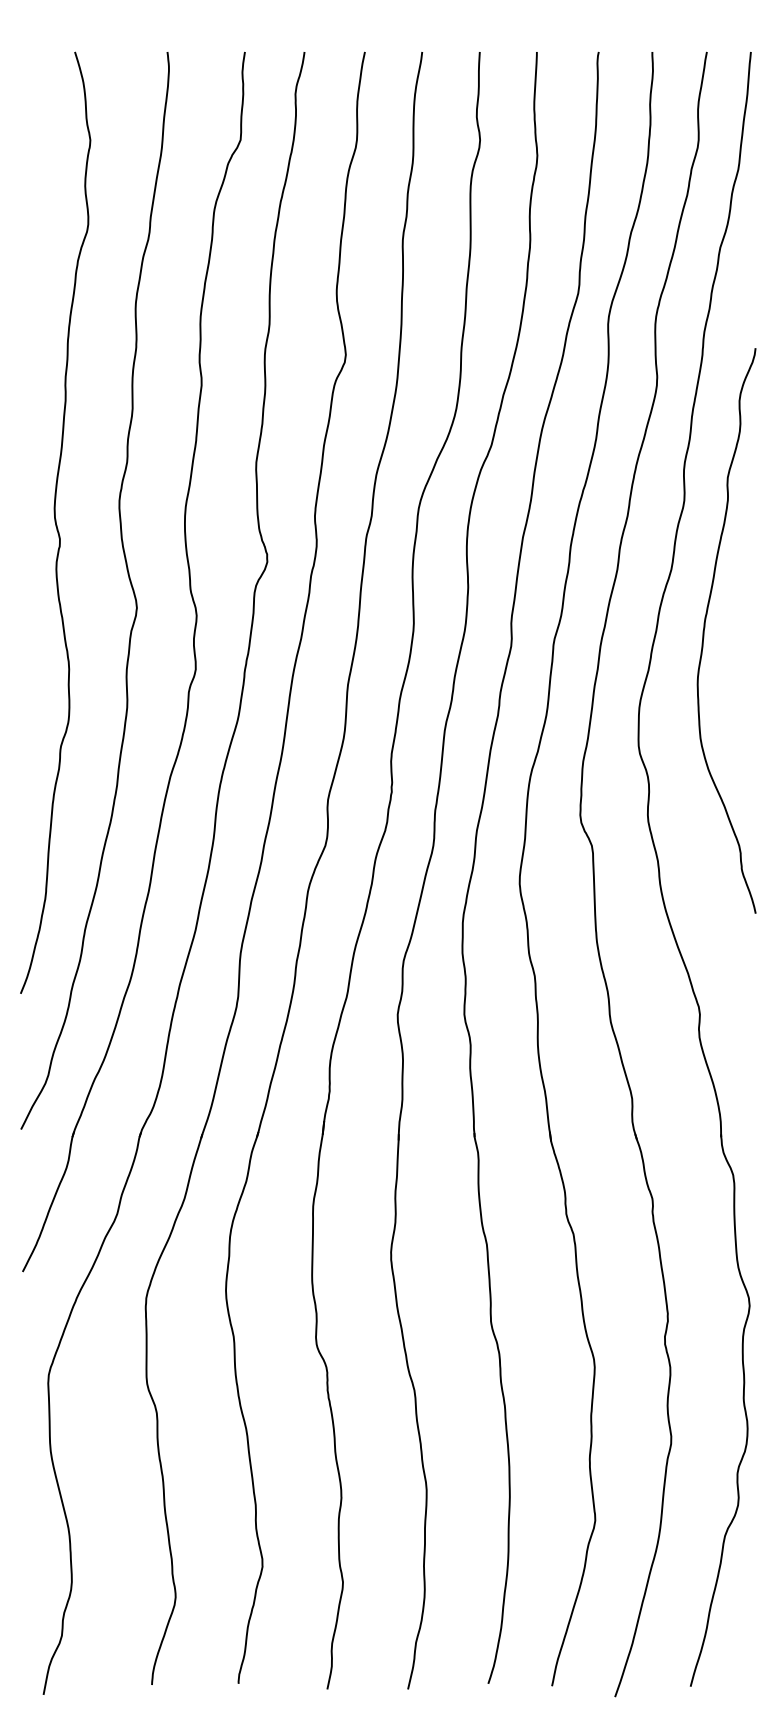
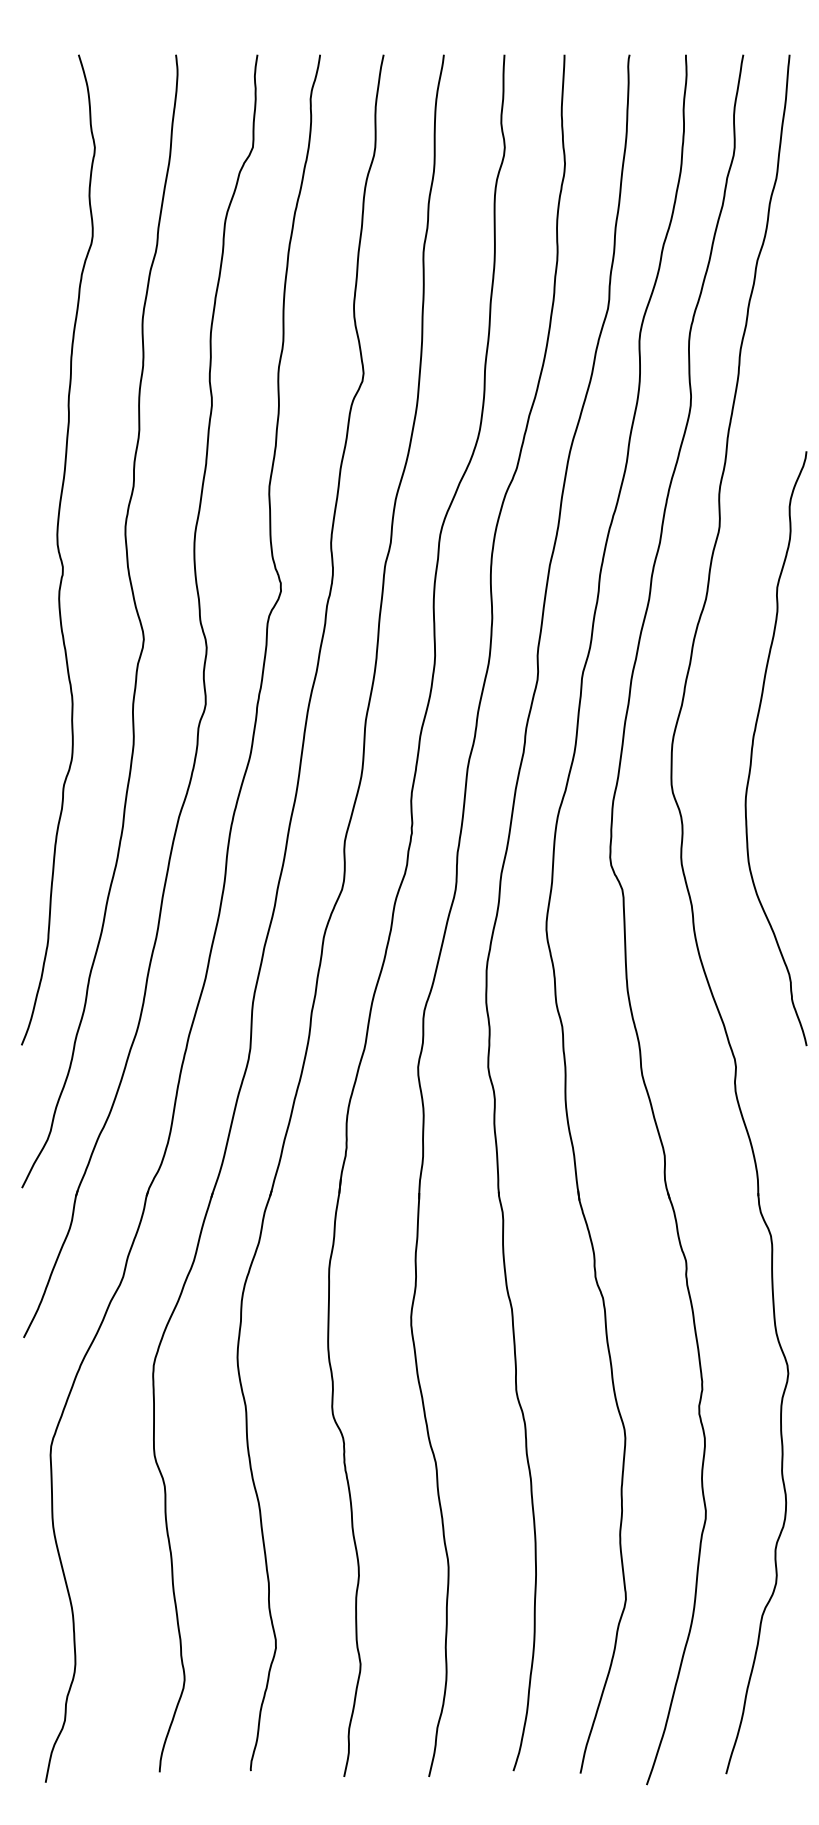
curve: (705, 629) -> (753, 747), moved

